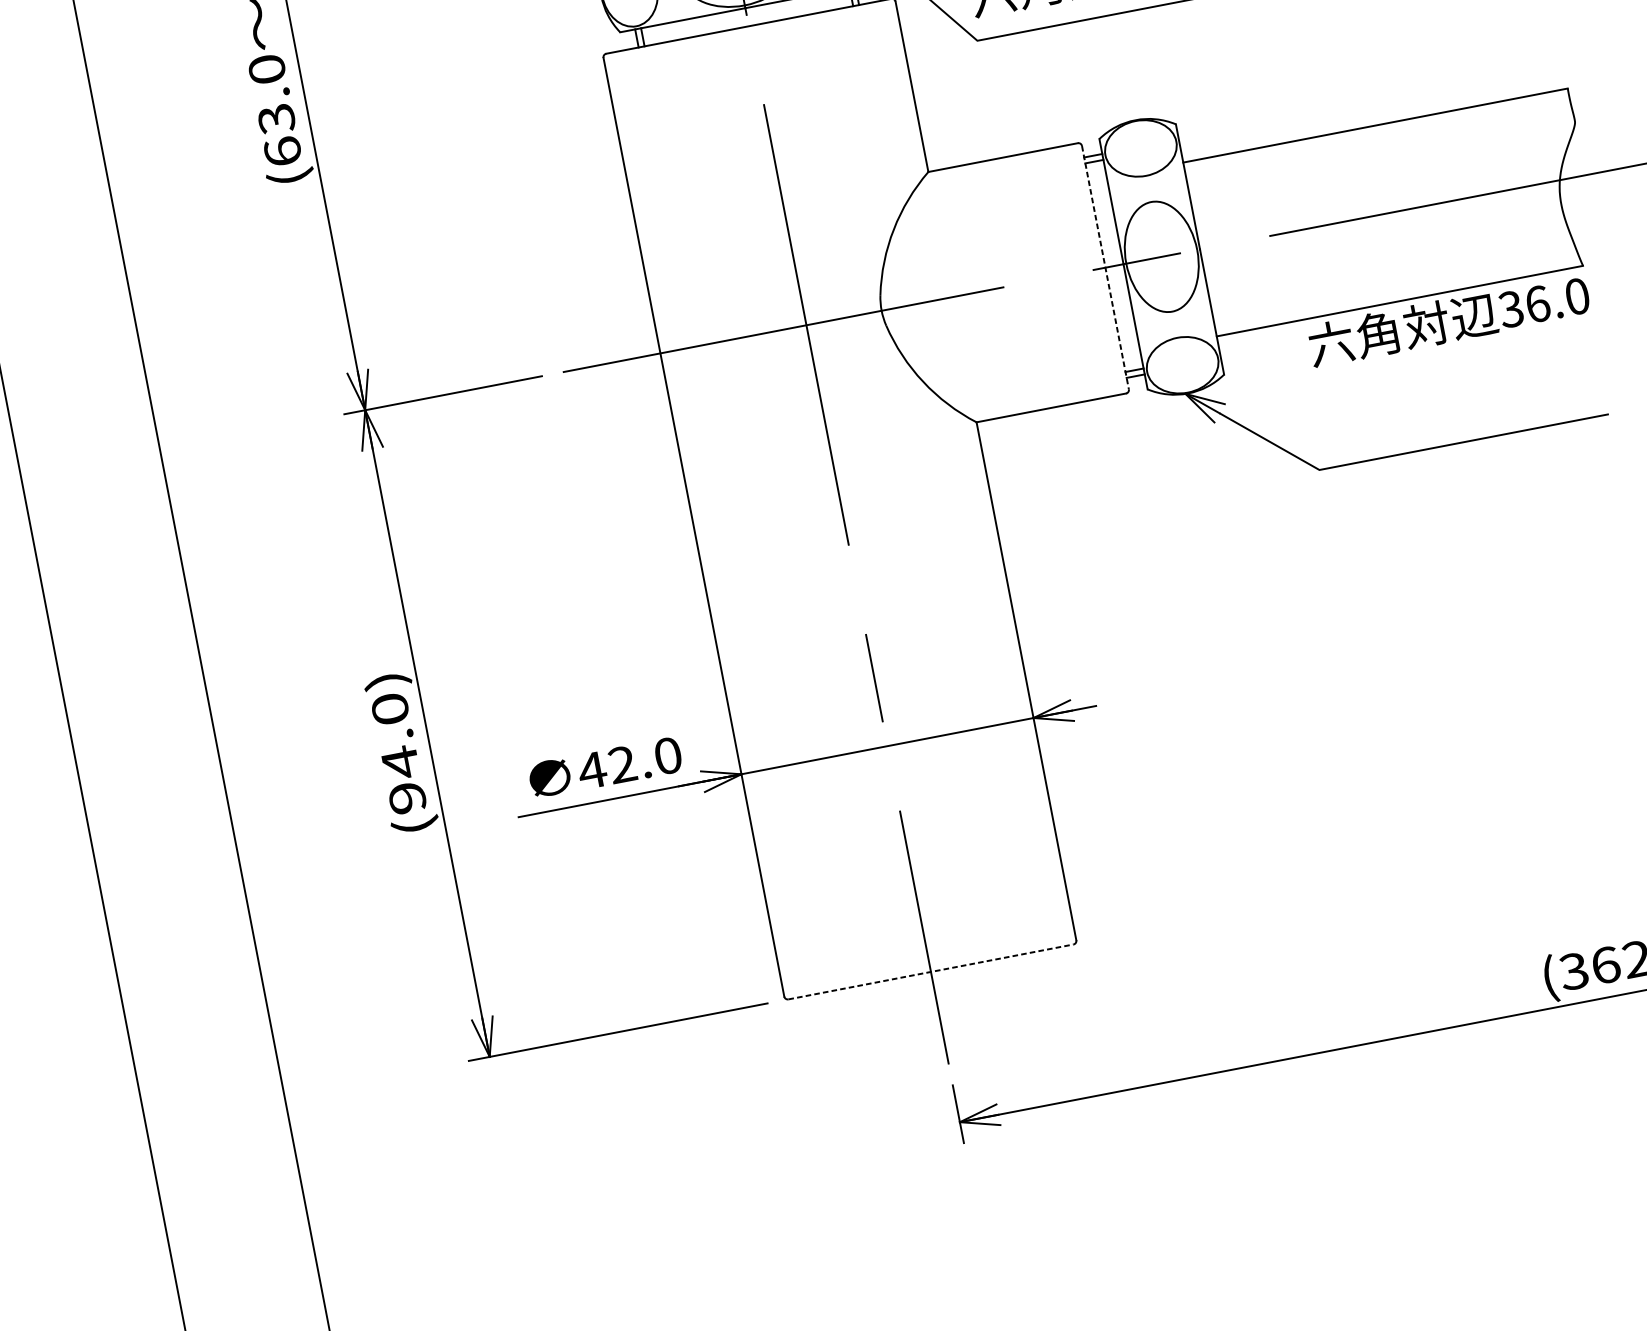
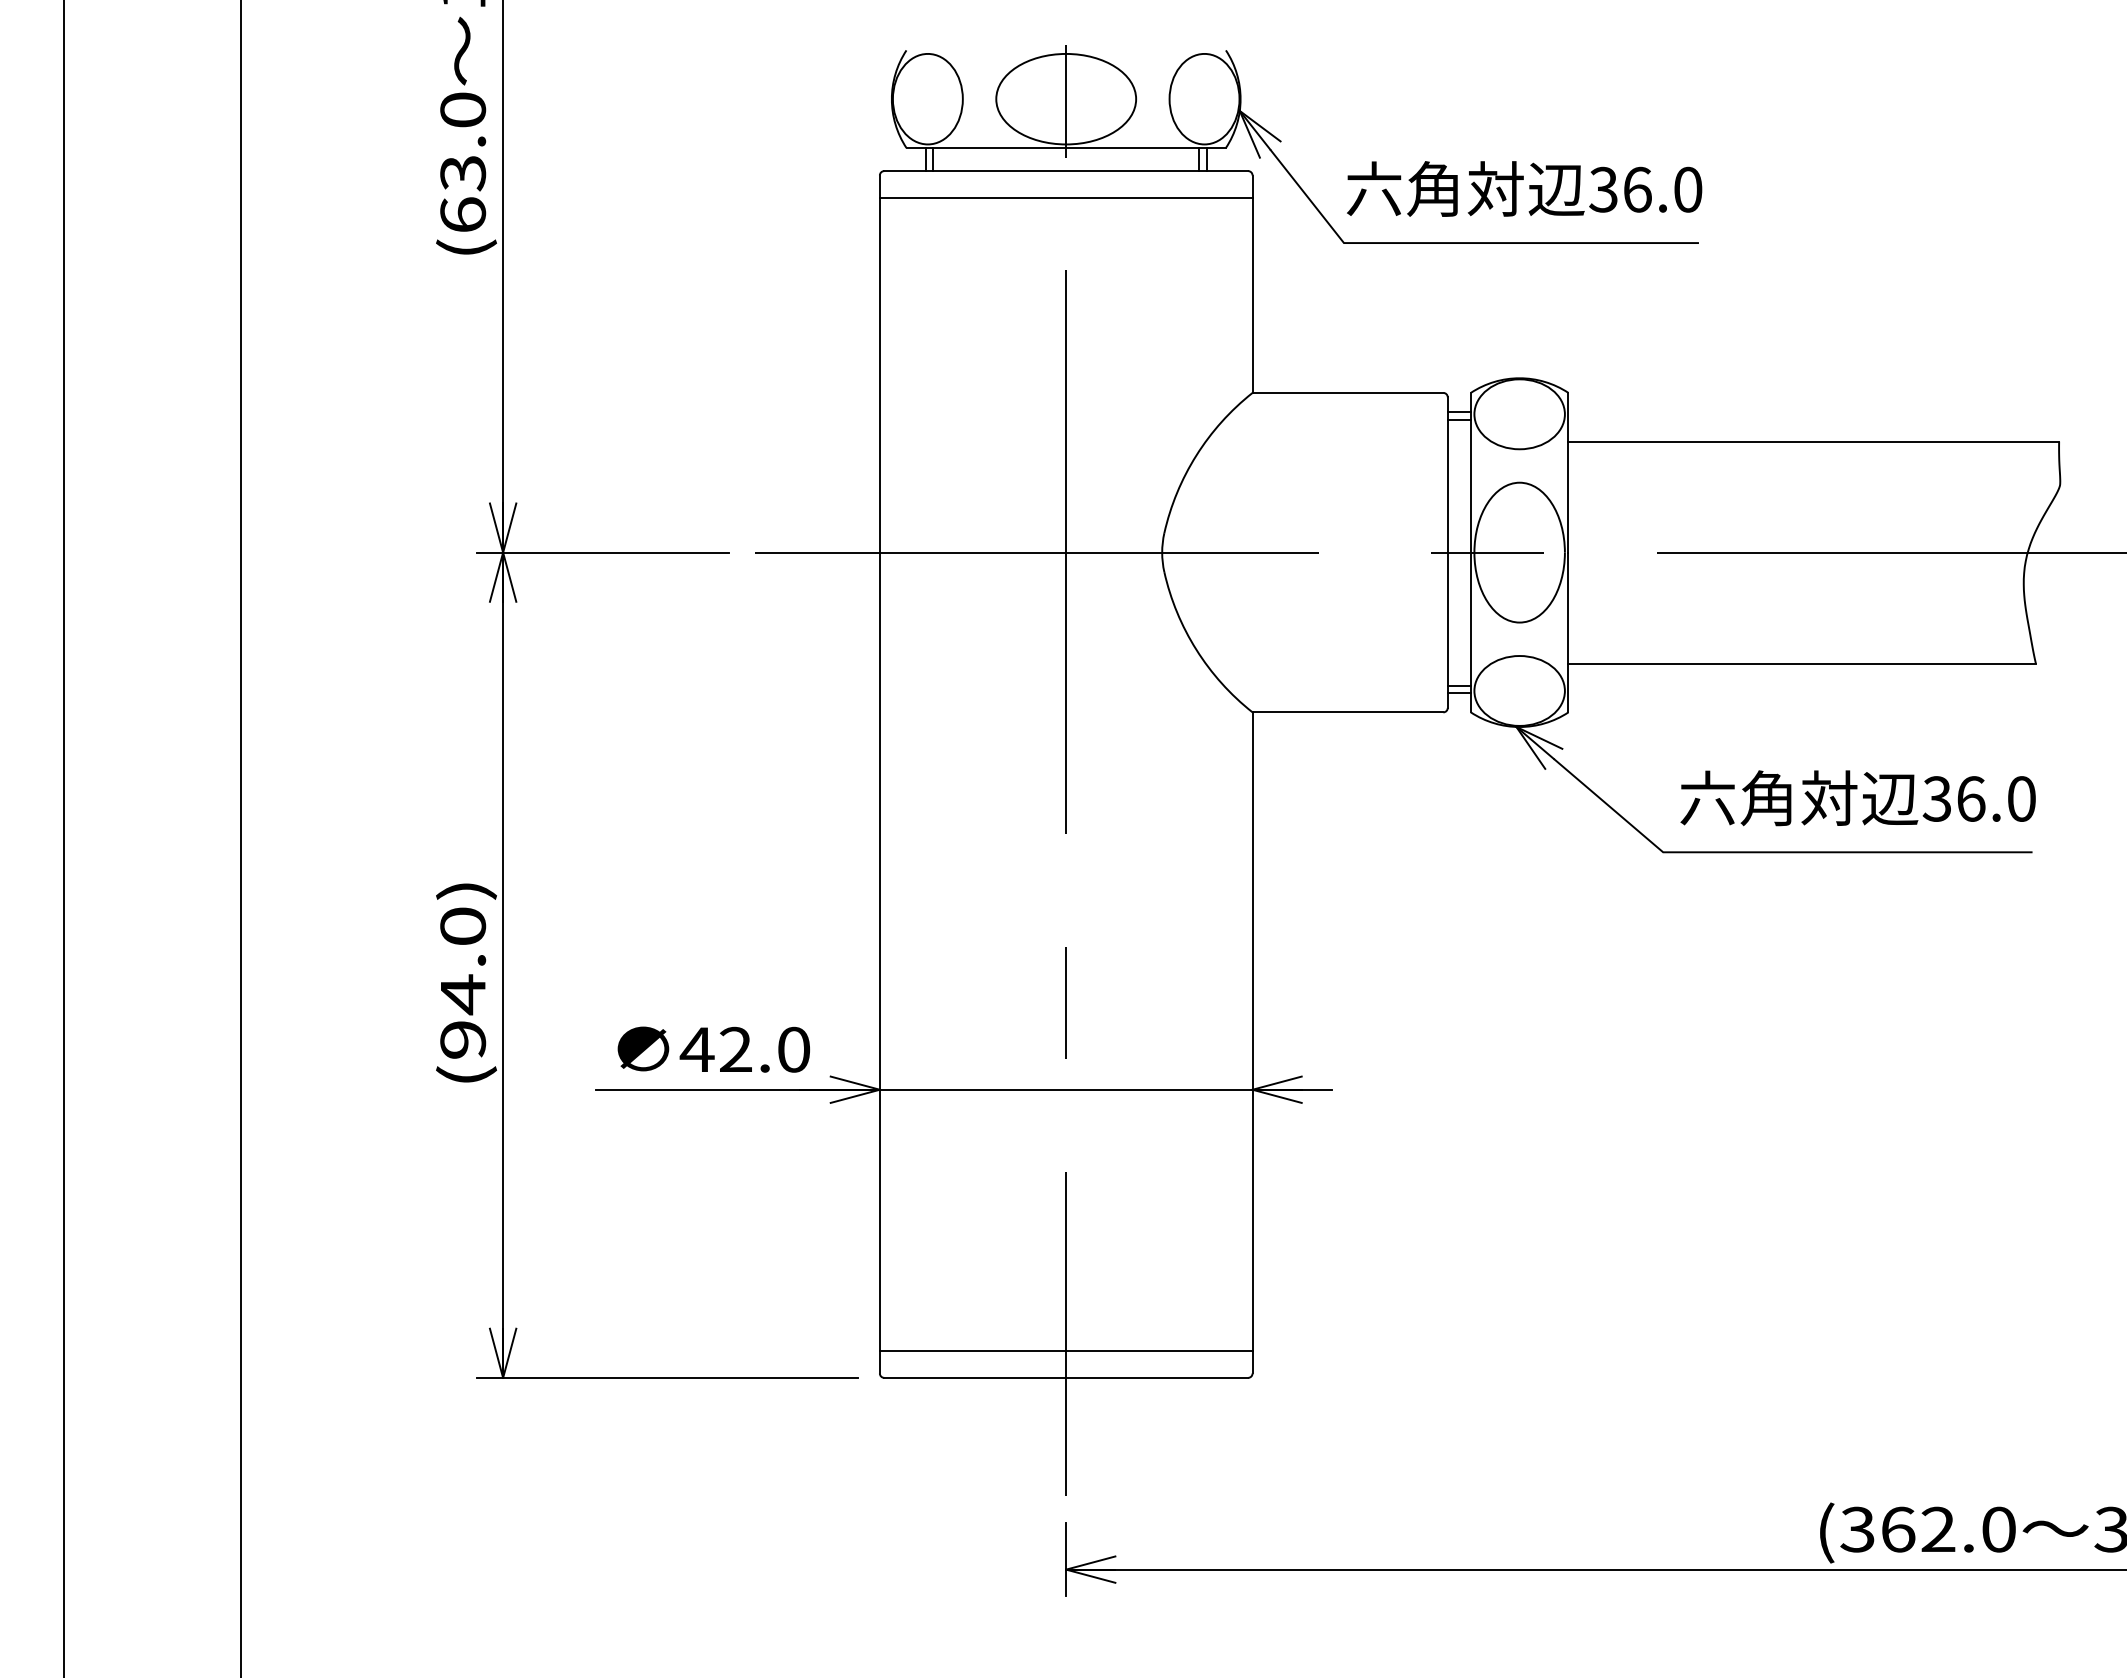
line: (752, 47) -> (1065, 197), added
line: (1105, 268) -> (1447, 553), dashed -> solid
text: (1448, 320) -> (1857, 798), moved
line: (926, 951) -> (1065, 1351), added
line: (931, 971) -> (1066, 1377), dashed -> solid

